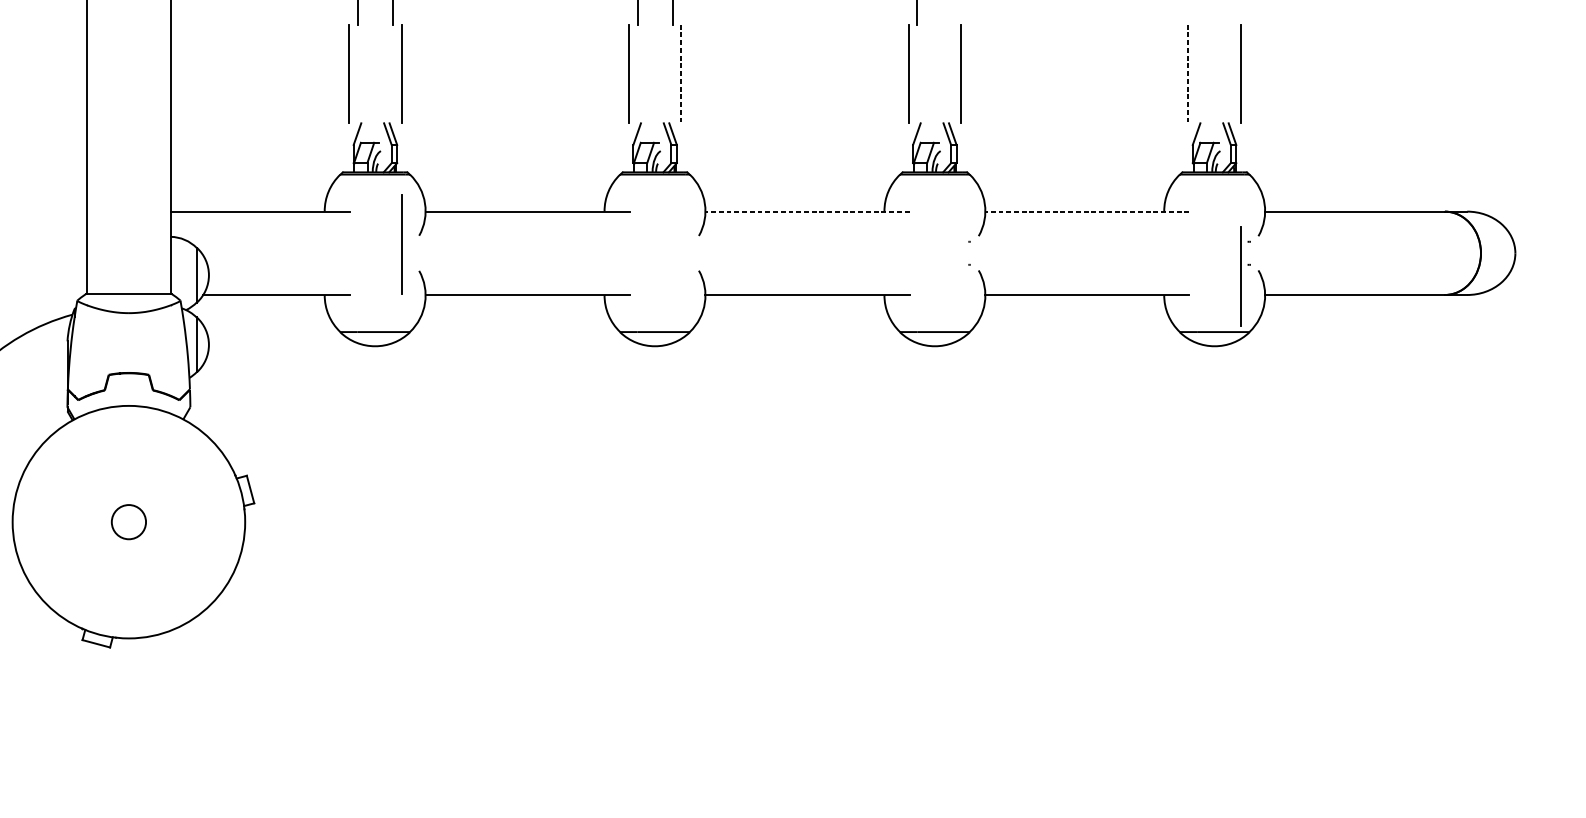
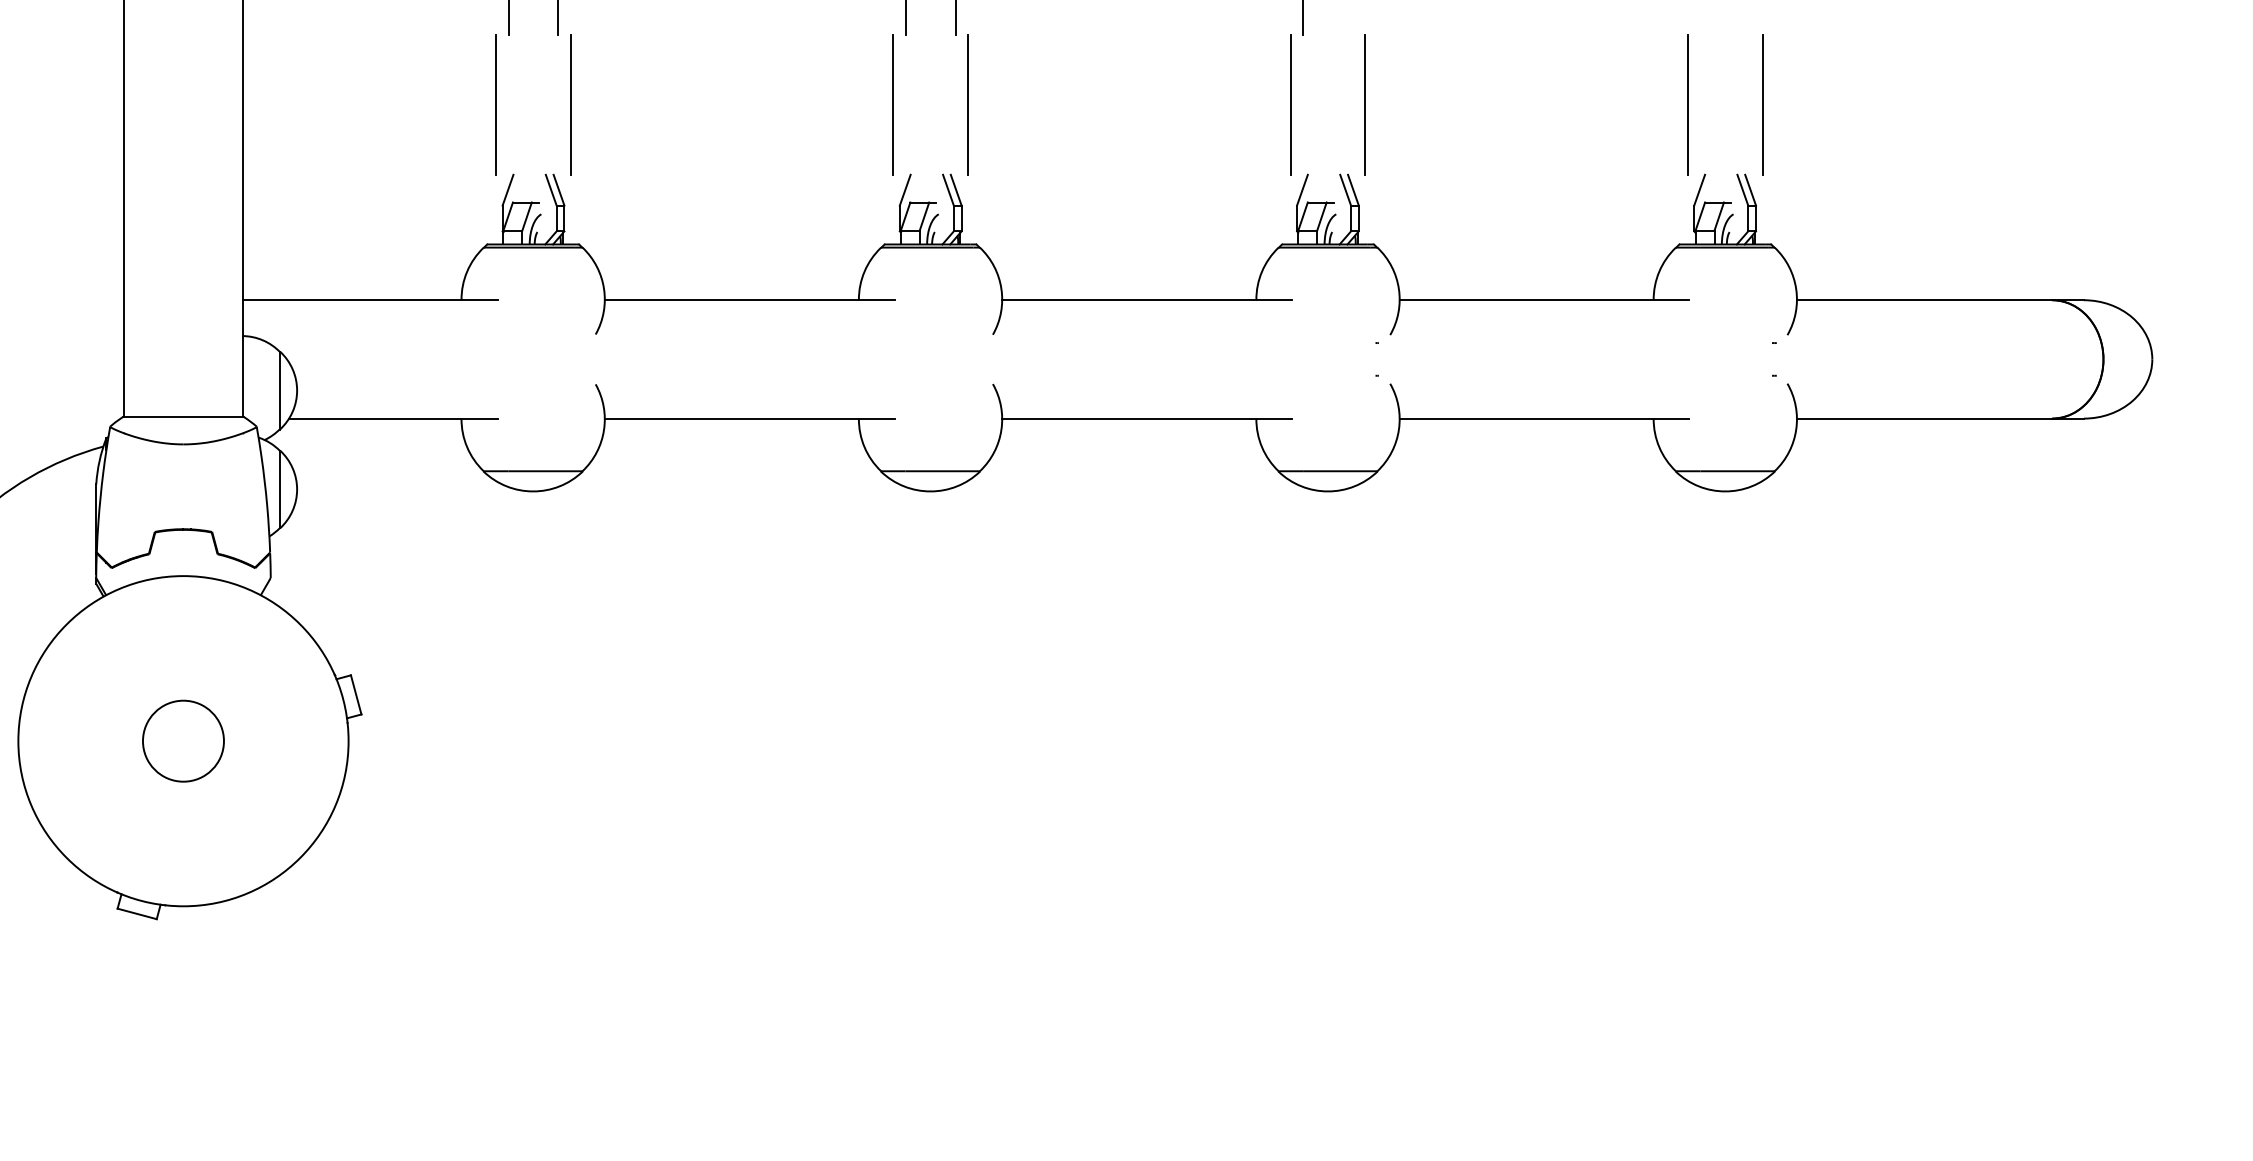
line: (681, 74) -> (968, 105), dashed -> solid
line: (1188, 74) -> (1687, 105), dashed -> solid
line: (807, 211) -> (1147, 300), dashed -> solid
line: (1087, 211) -> (1544, 300), dashed -> solid
line: (401, 244) -> (570, 346), removed
line: (1240, 276) -> (1762, 392), removed
circle: (128, 521) -> (182, 740), size x1.67

